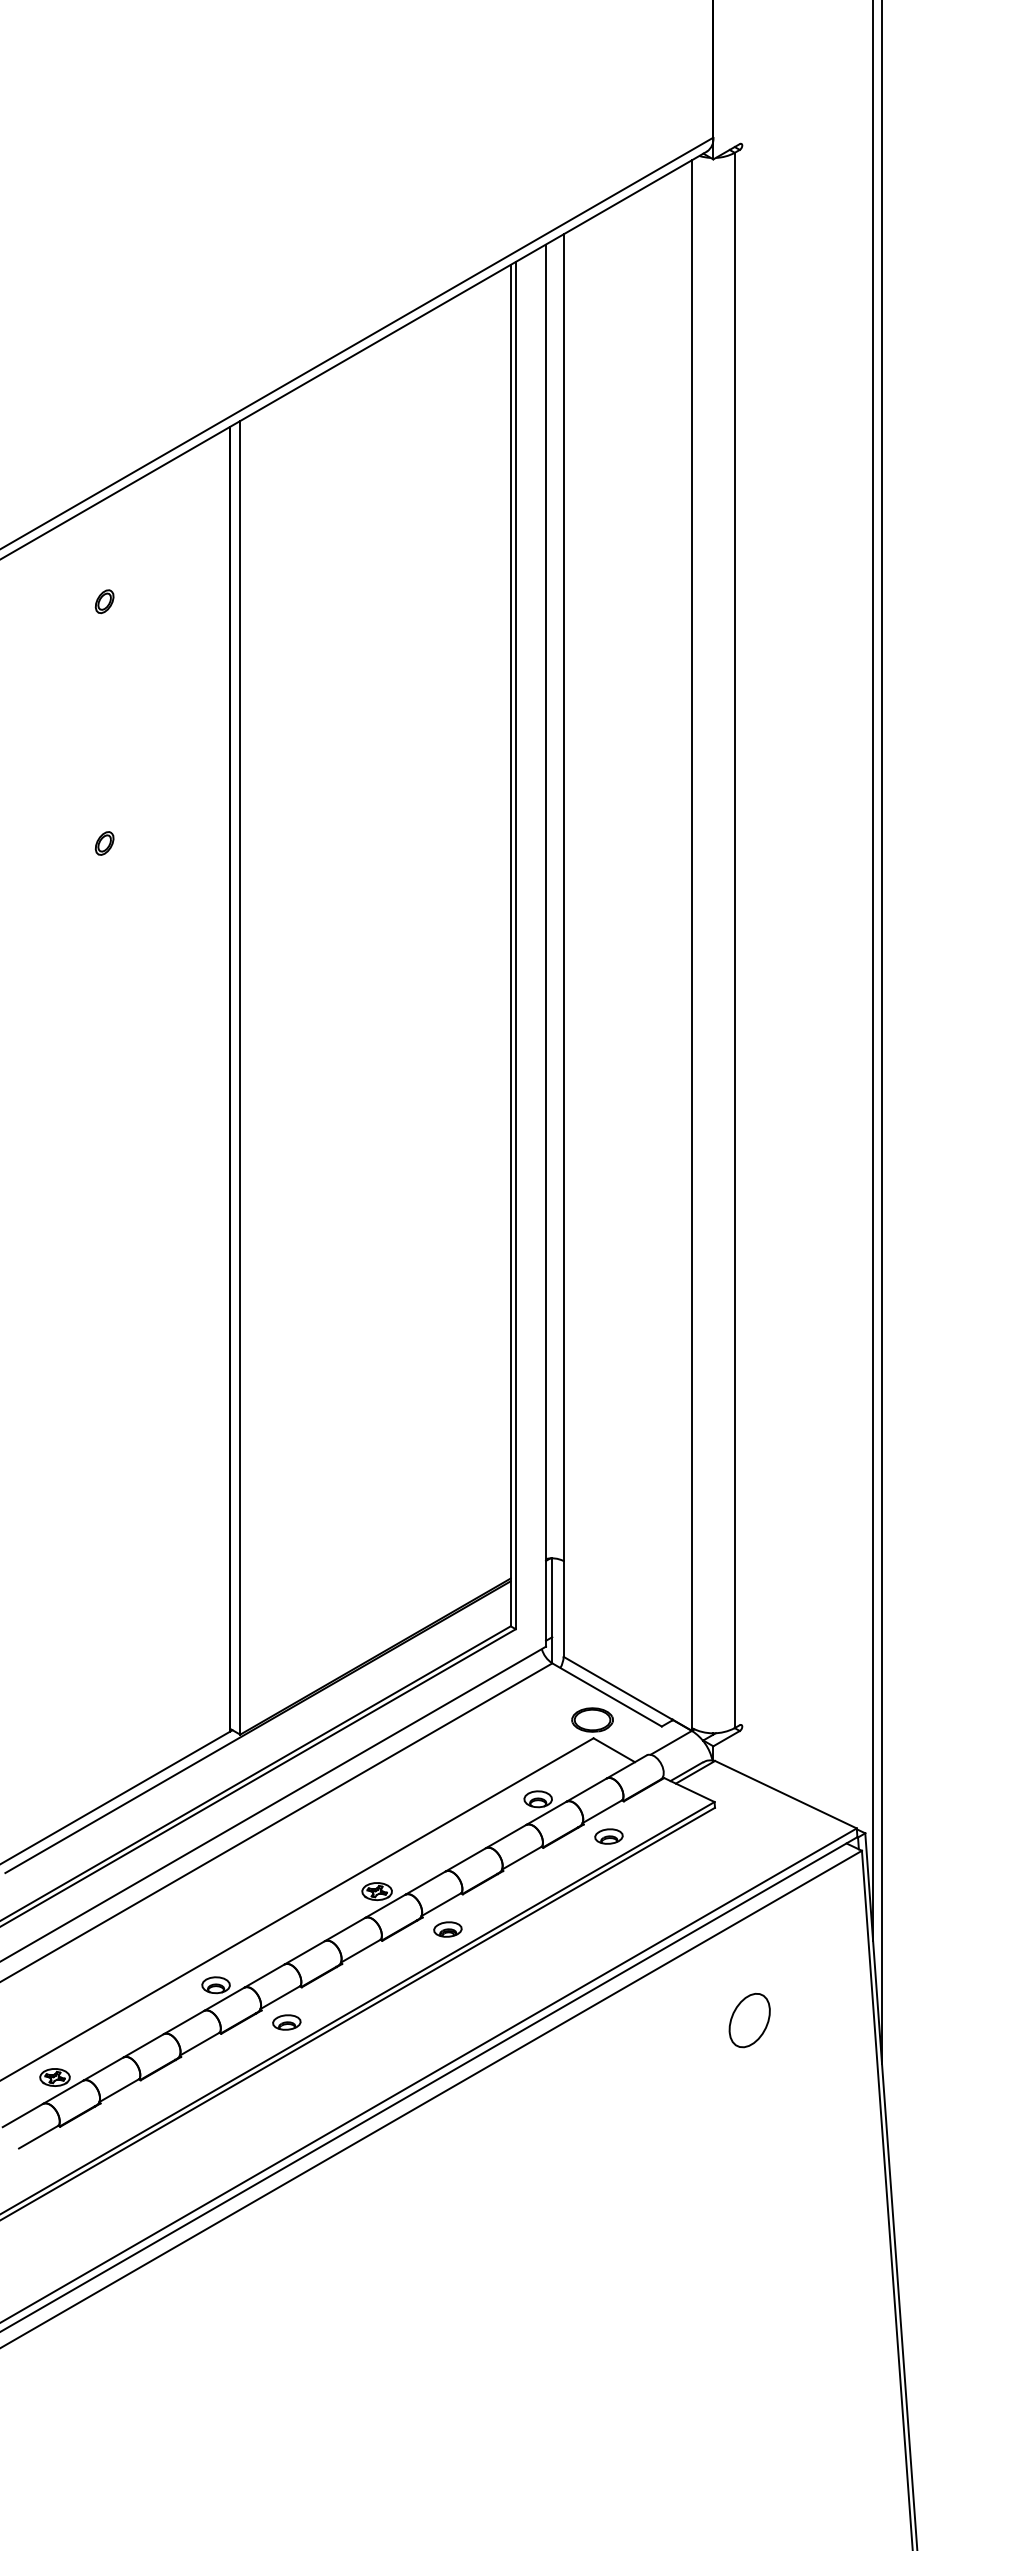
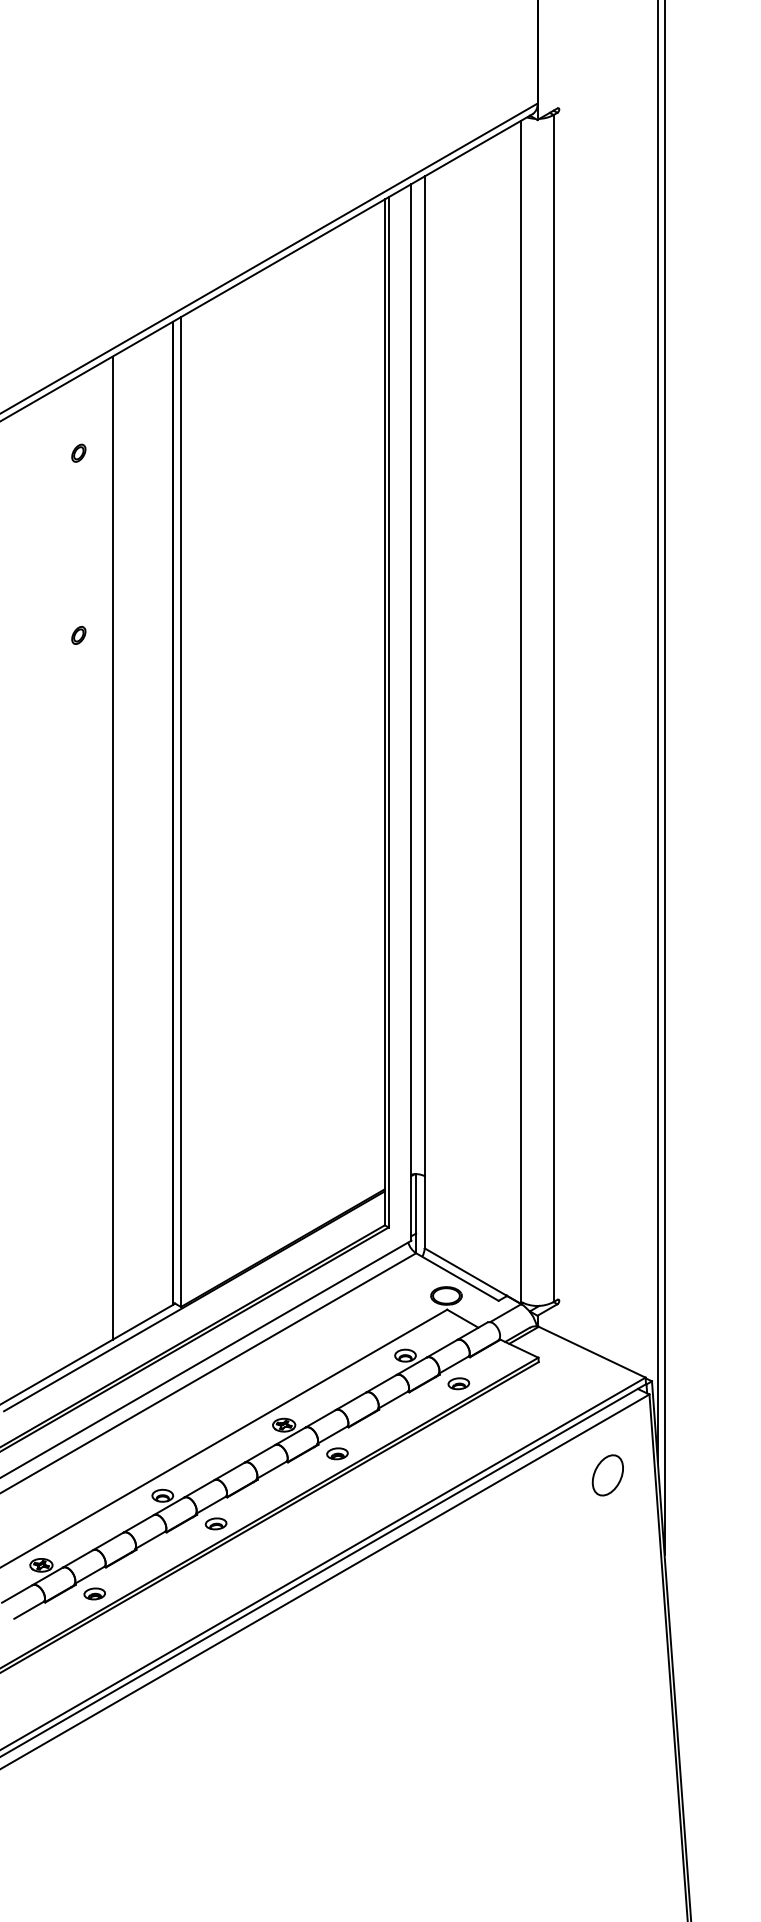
line: (149, 1124) -> (112, 847), added
part: (749, 2020) -> (607, 1475), moved
part: (125, 2114) -> (94, 1593), added

